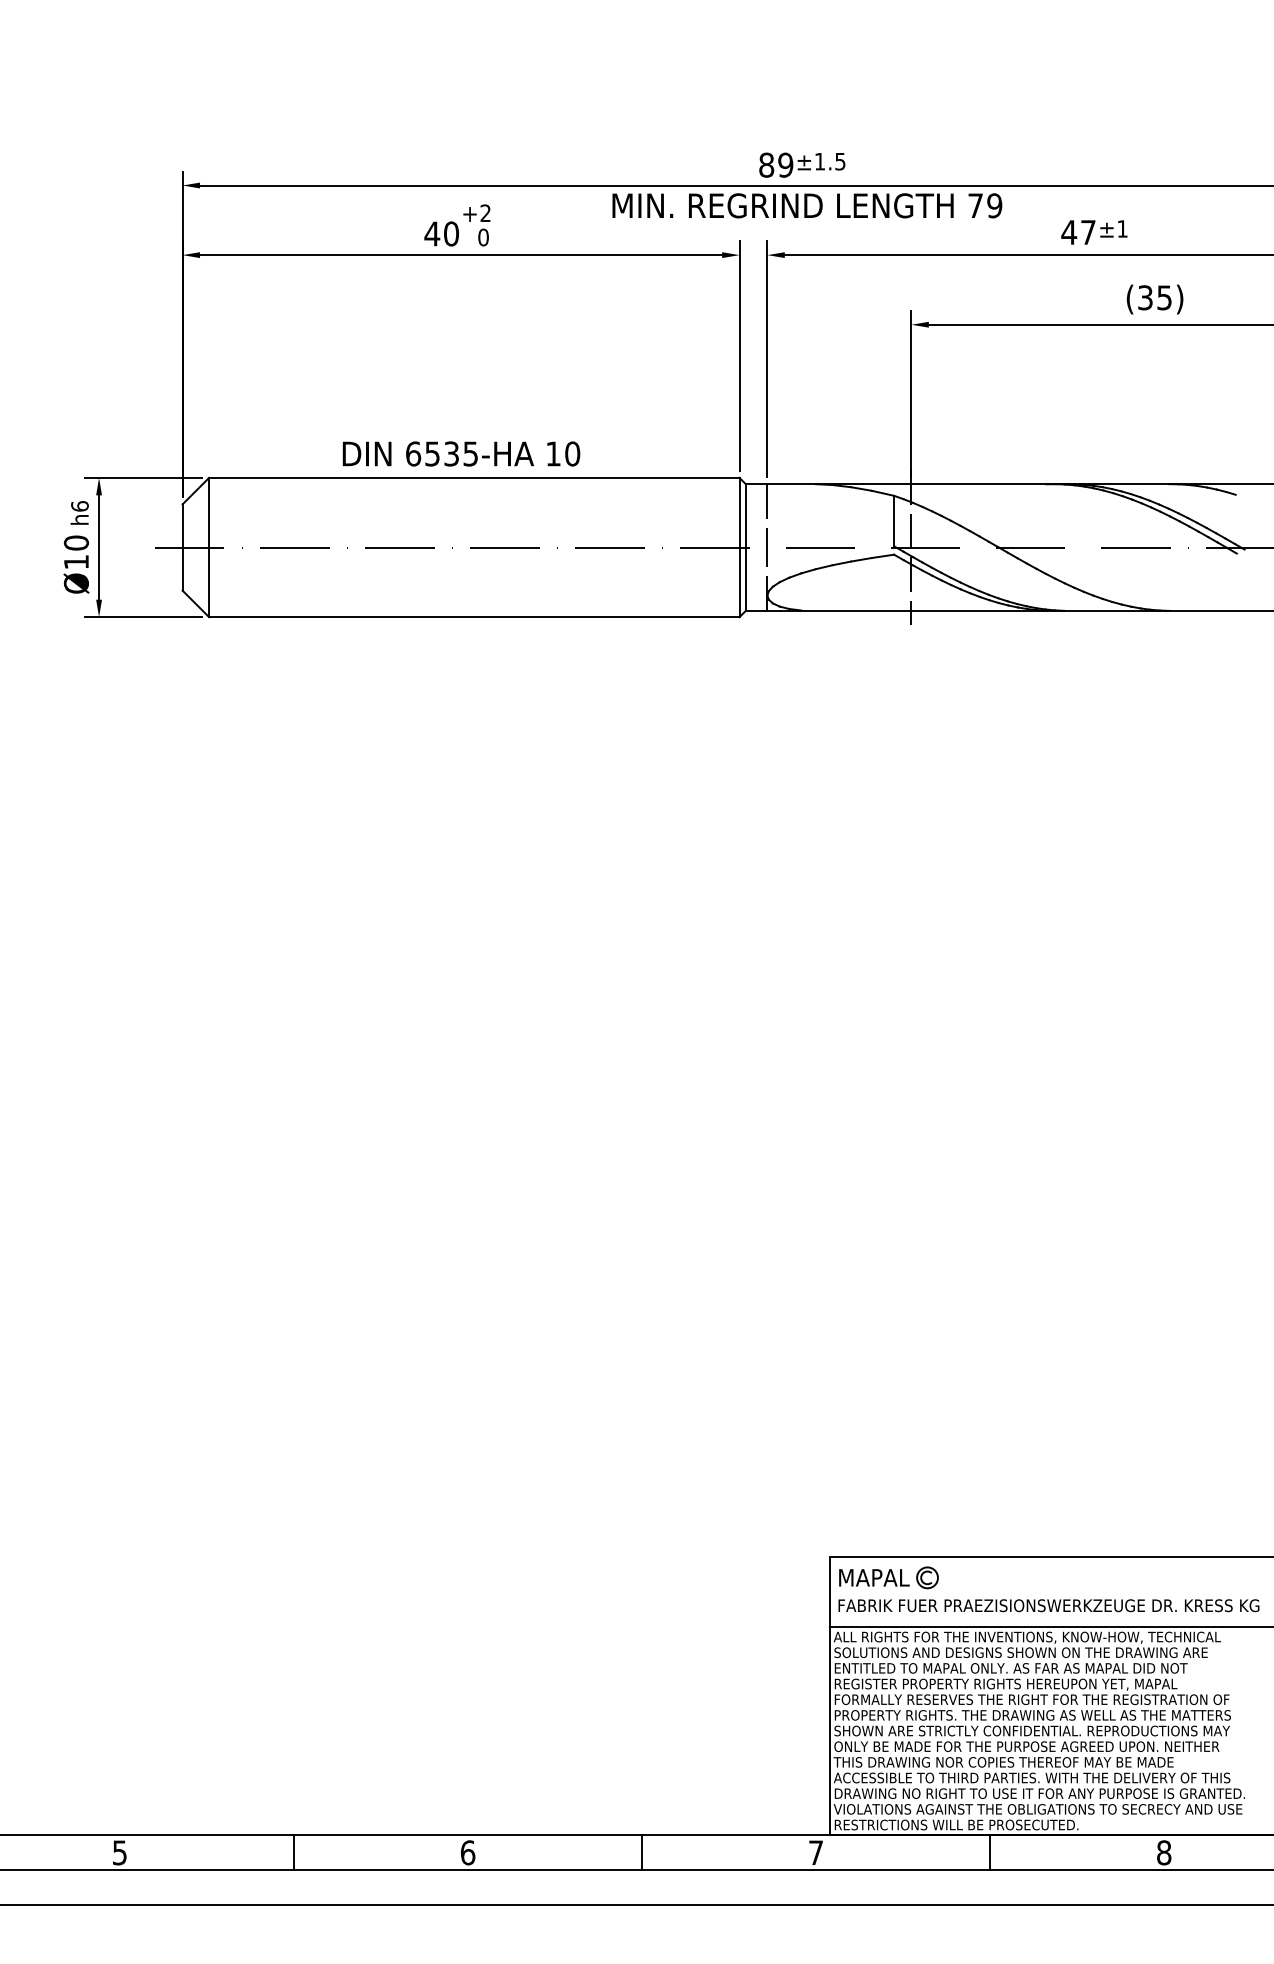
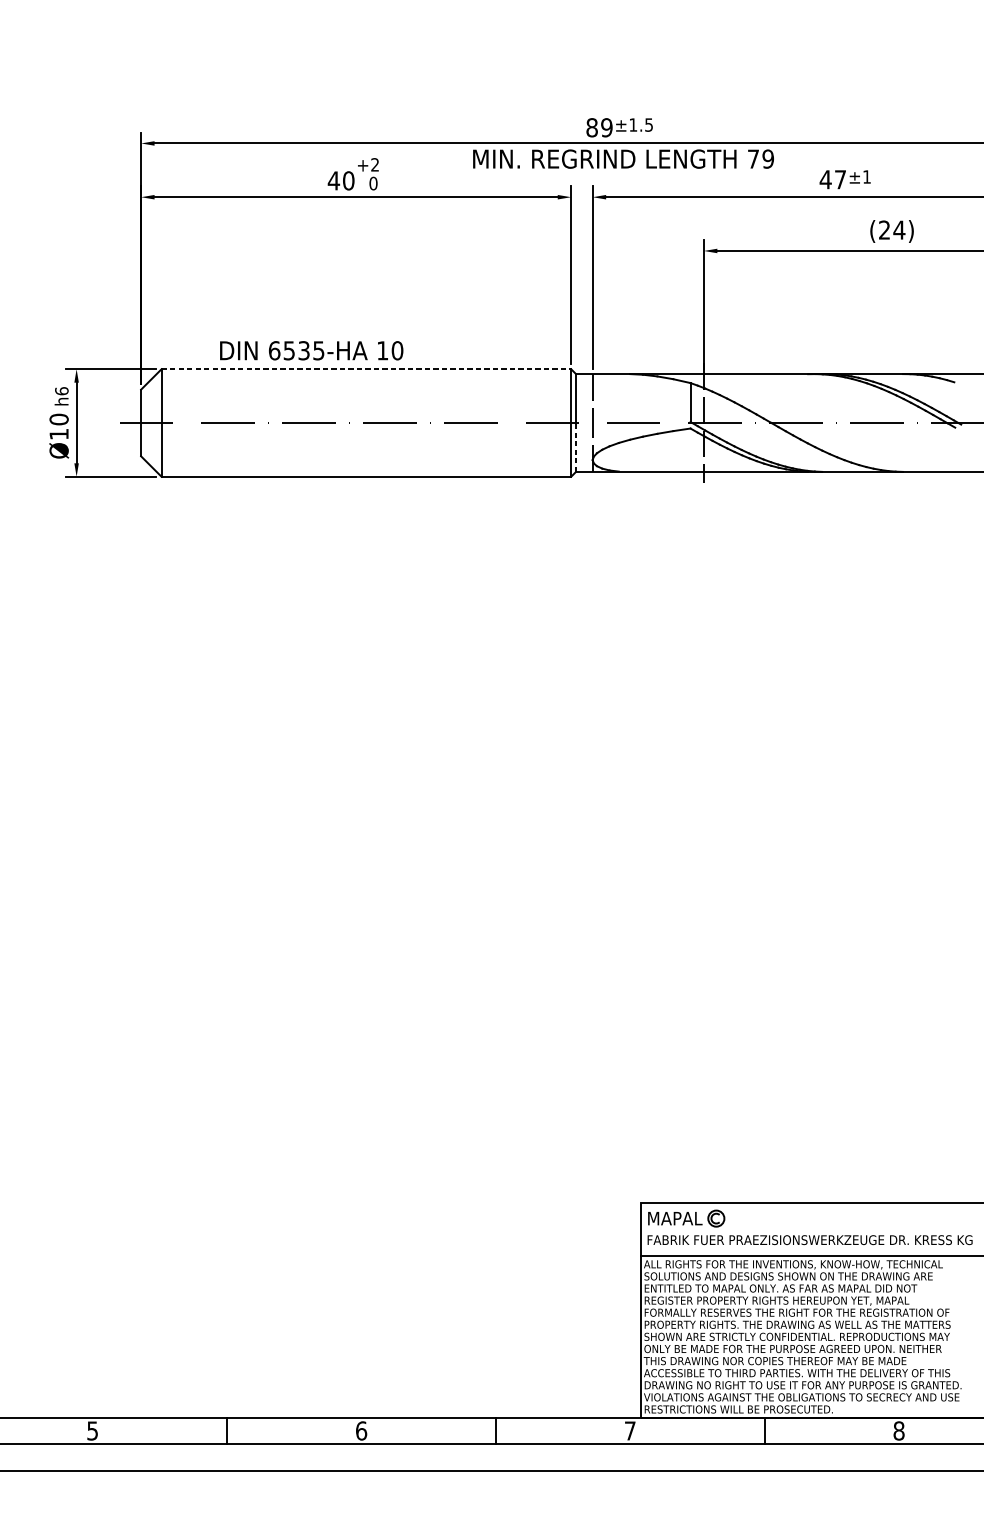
text: (1155, 297) -> (892, 229), (35) -> (24)
text: (461, 453) -> (311, 350), moved
line: (474, 477) -> (366, 368), solid -> dashed
line: (745, 579) -> (575, 447), solid -> dashed

